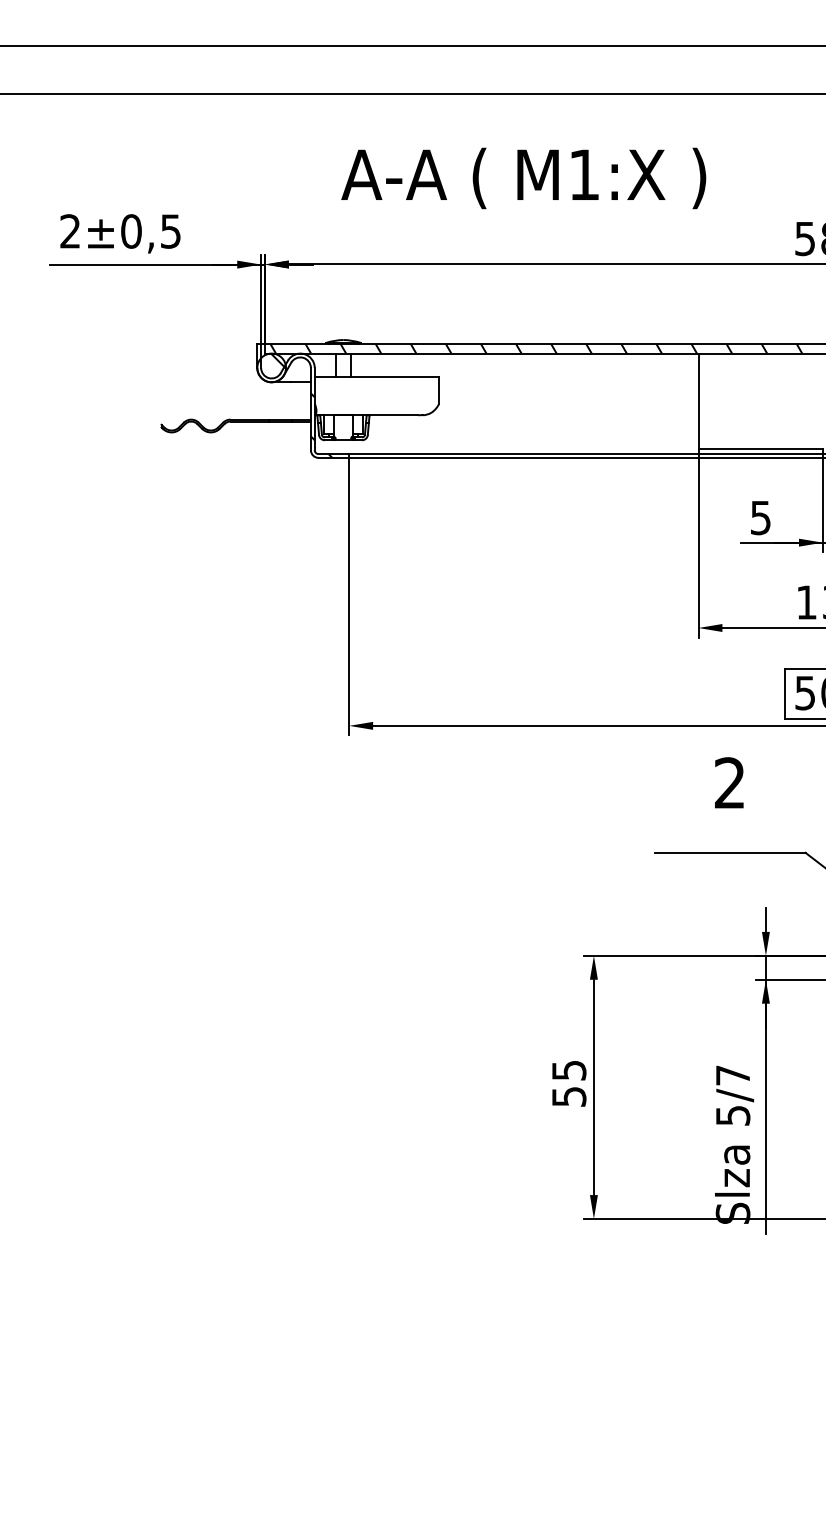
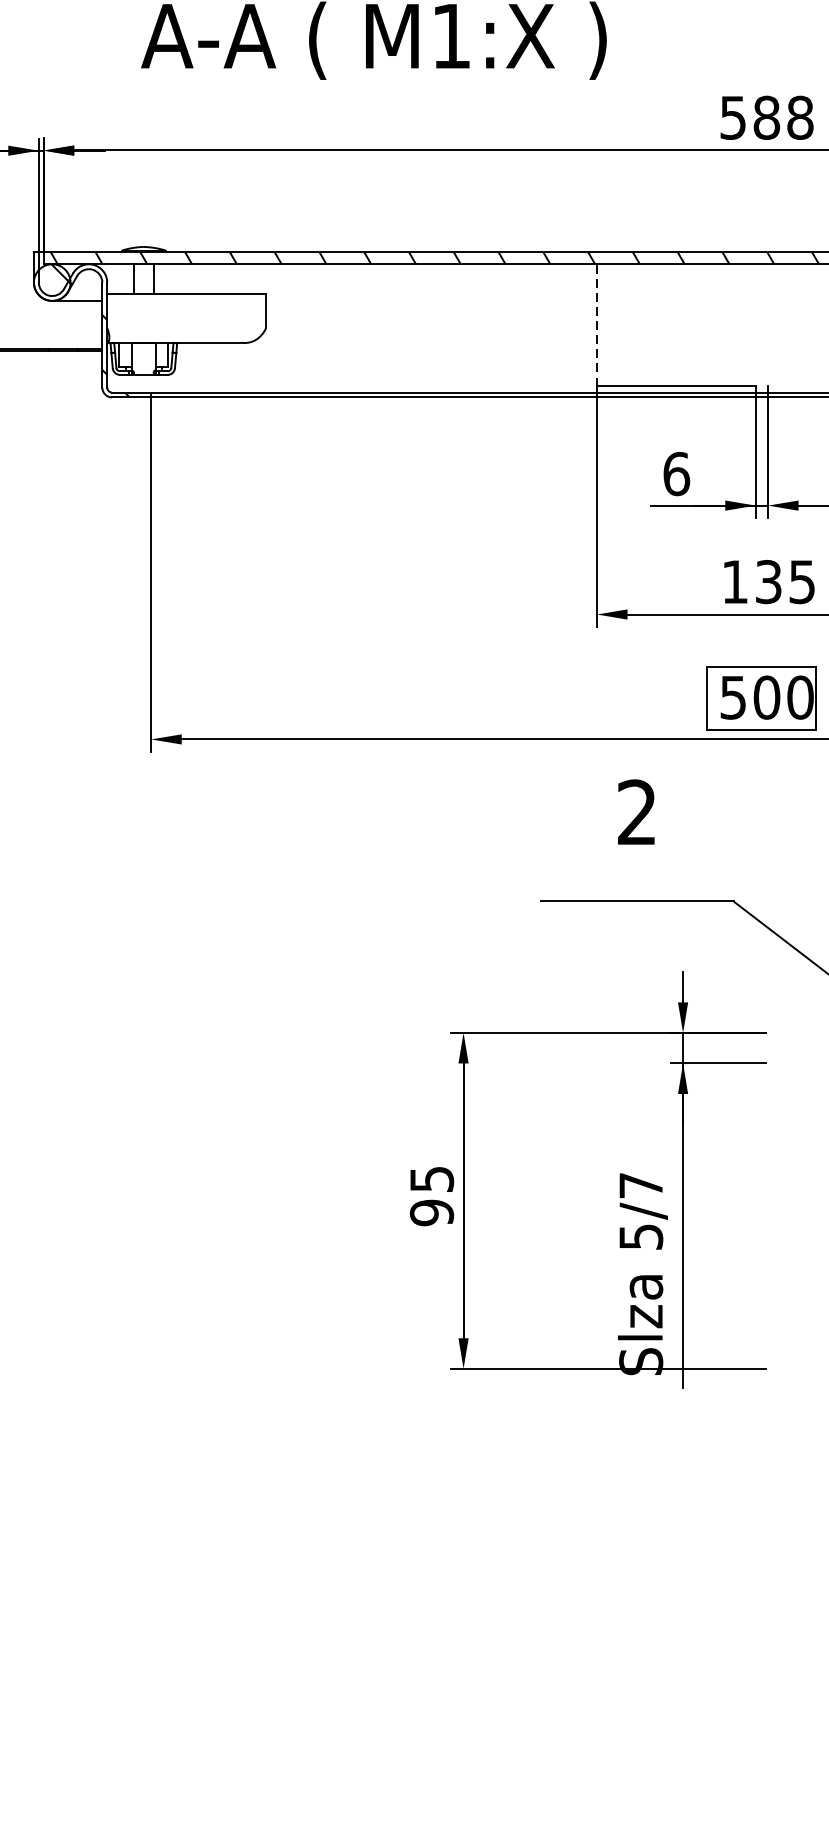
line: (698, 401) -> (597, 325), solid -> dashed
text: (760, 517) -> (676, 473), 5 -> 6
text: (568, 1096) -> (431, 1212), 55 -> 95

